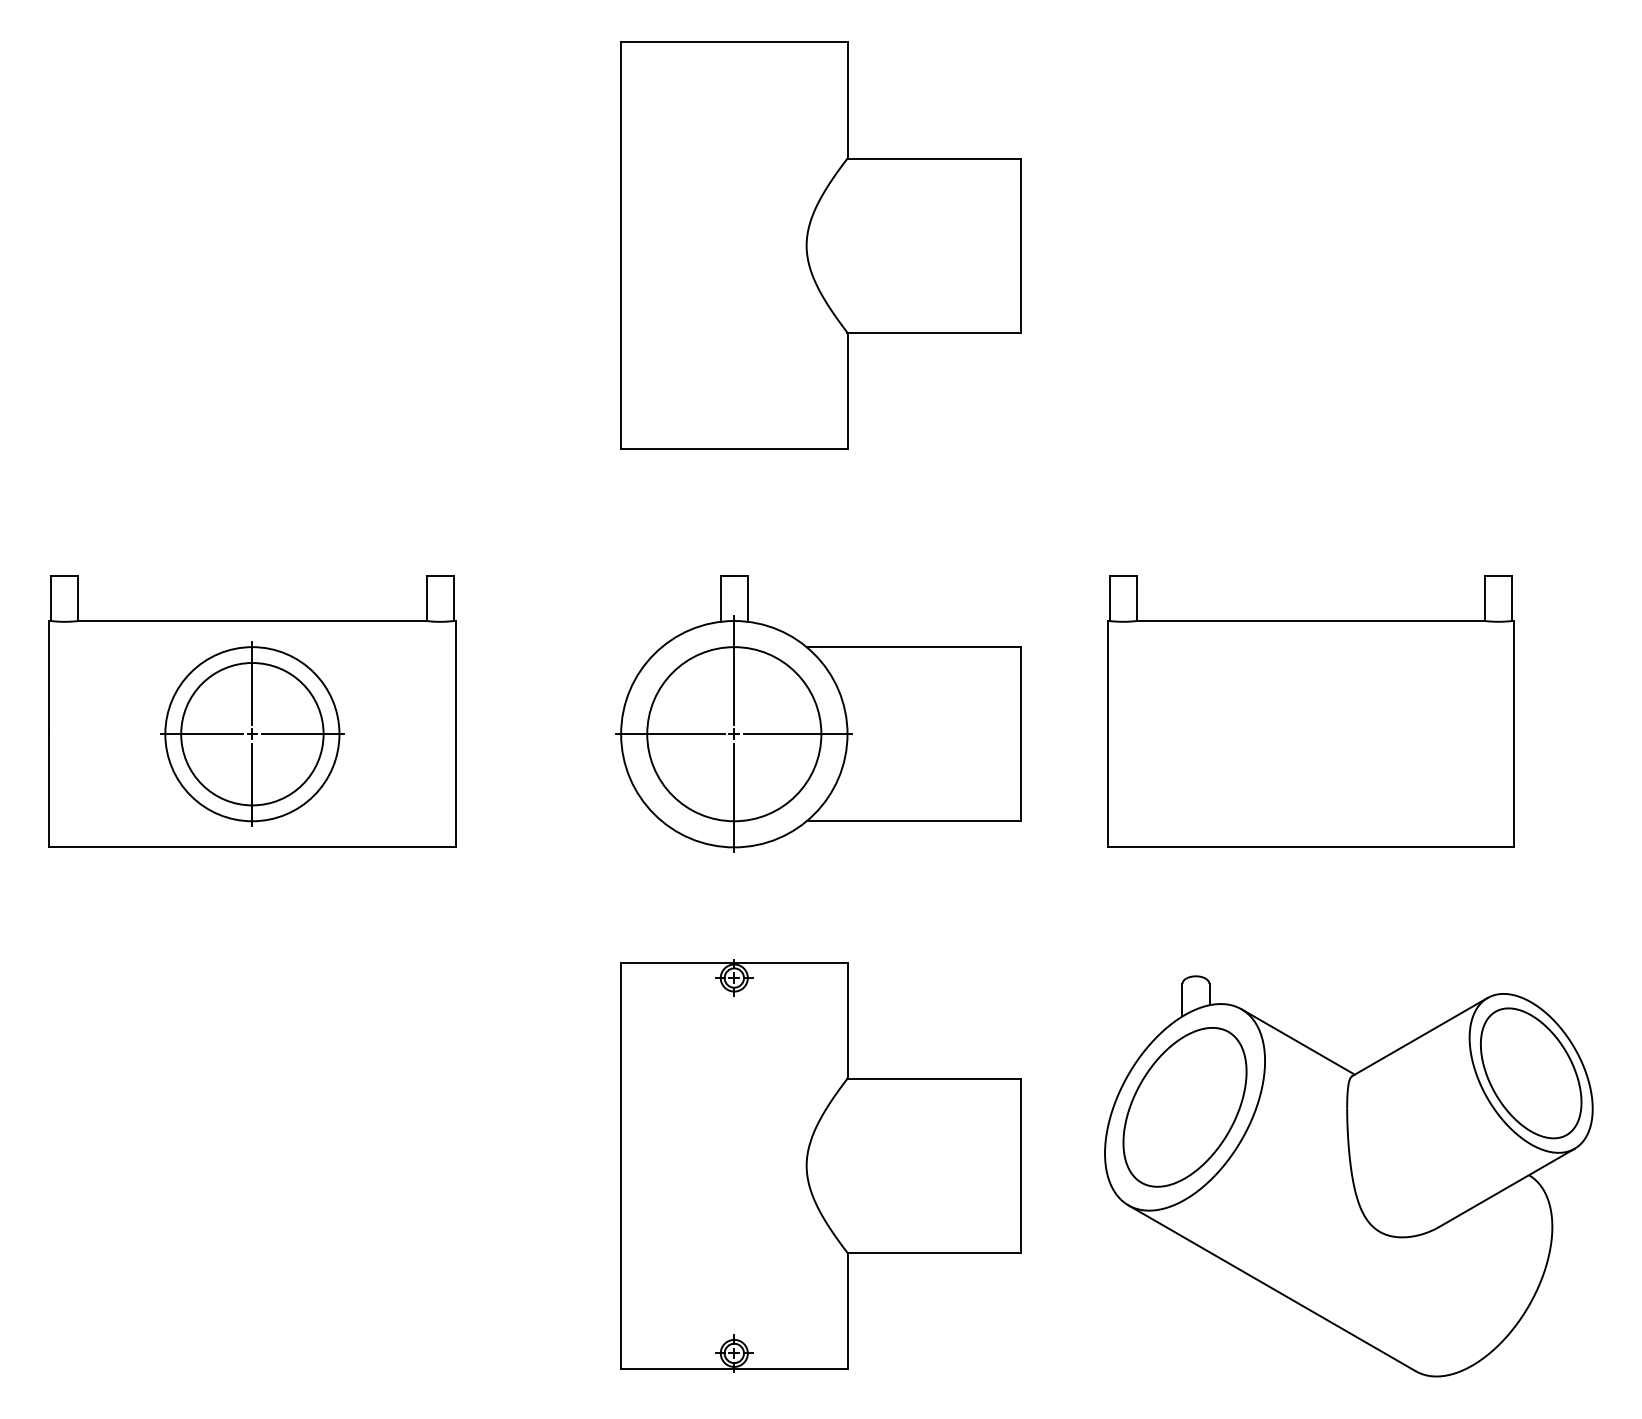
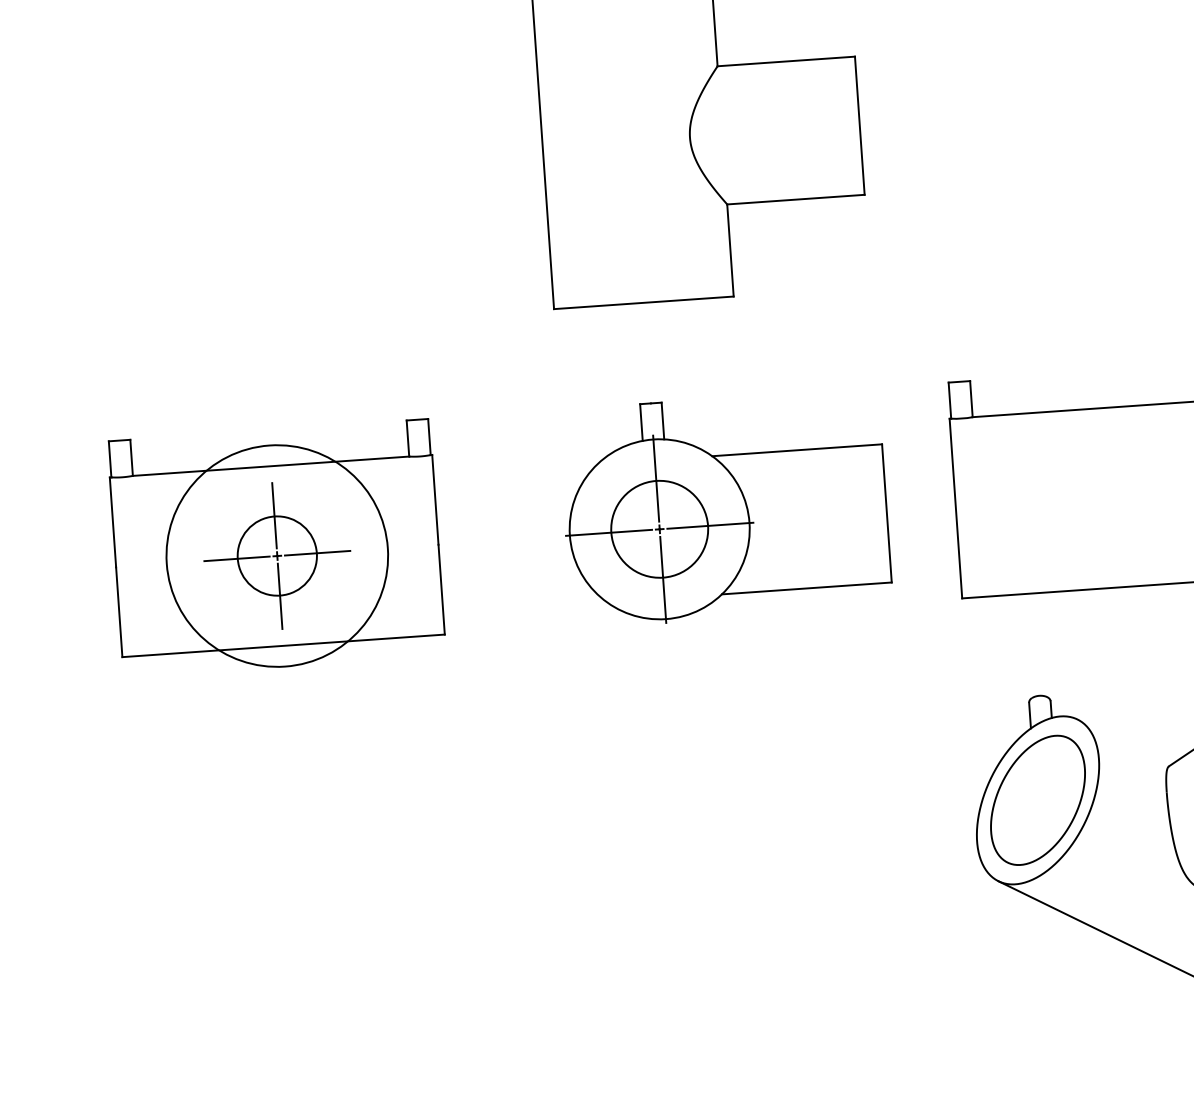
circle: (252, 734) -> (277, 556), size x0.7
circle: (252, 734) -> (277, 556), size x1.6
circle: (734, 734) -> (659, 529), size x0.7
line: (1297, 1041) -> (1123, 741), removed
part: (820, 1165) -> (752, 866), removed

